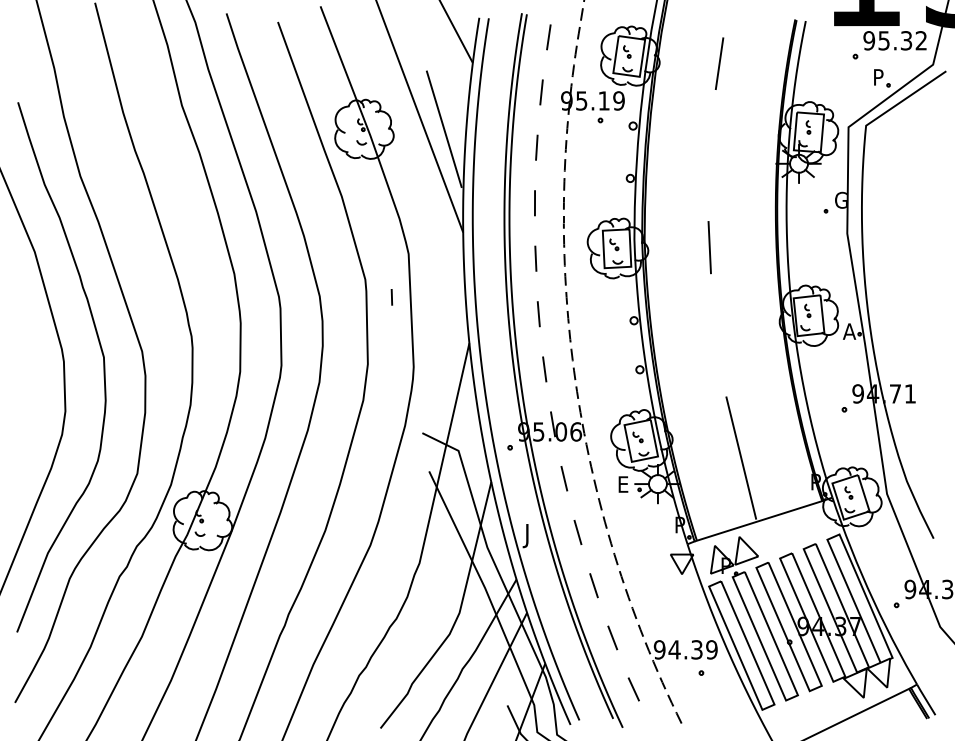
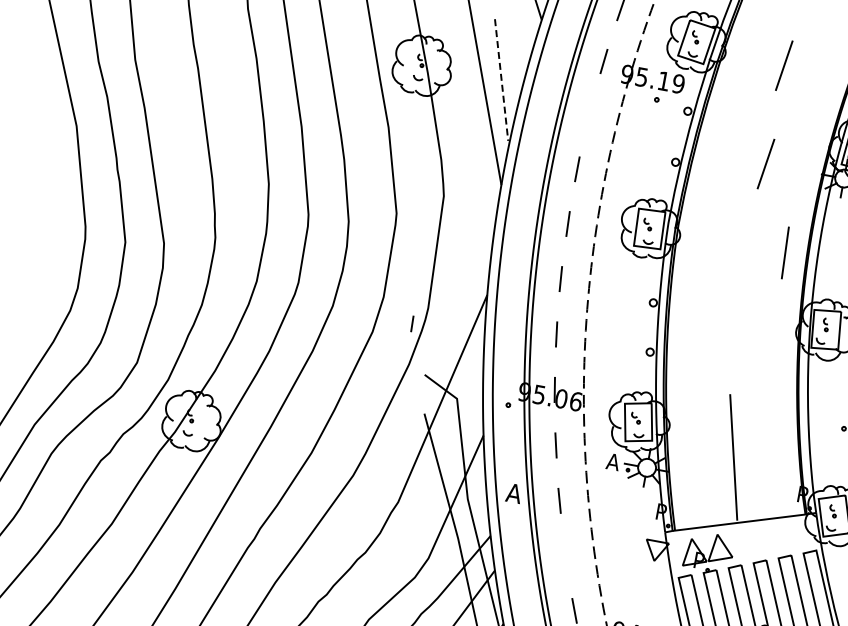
line: (444, 129) -> (501, 80), solid -> dashed
line: (536, 147) -> (588, 114), removed
line: (719, 163) -> (765, 163), added
line: (709, 247) -> (785, 252), moved
line: (391, 297) -> (411, 323), moved
text: (623, 484) -> (613, 461), E -> A
text: (530, 536) -> (512, 496), J -> A
line: (593, 585) -> (565, 555), removed

